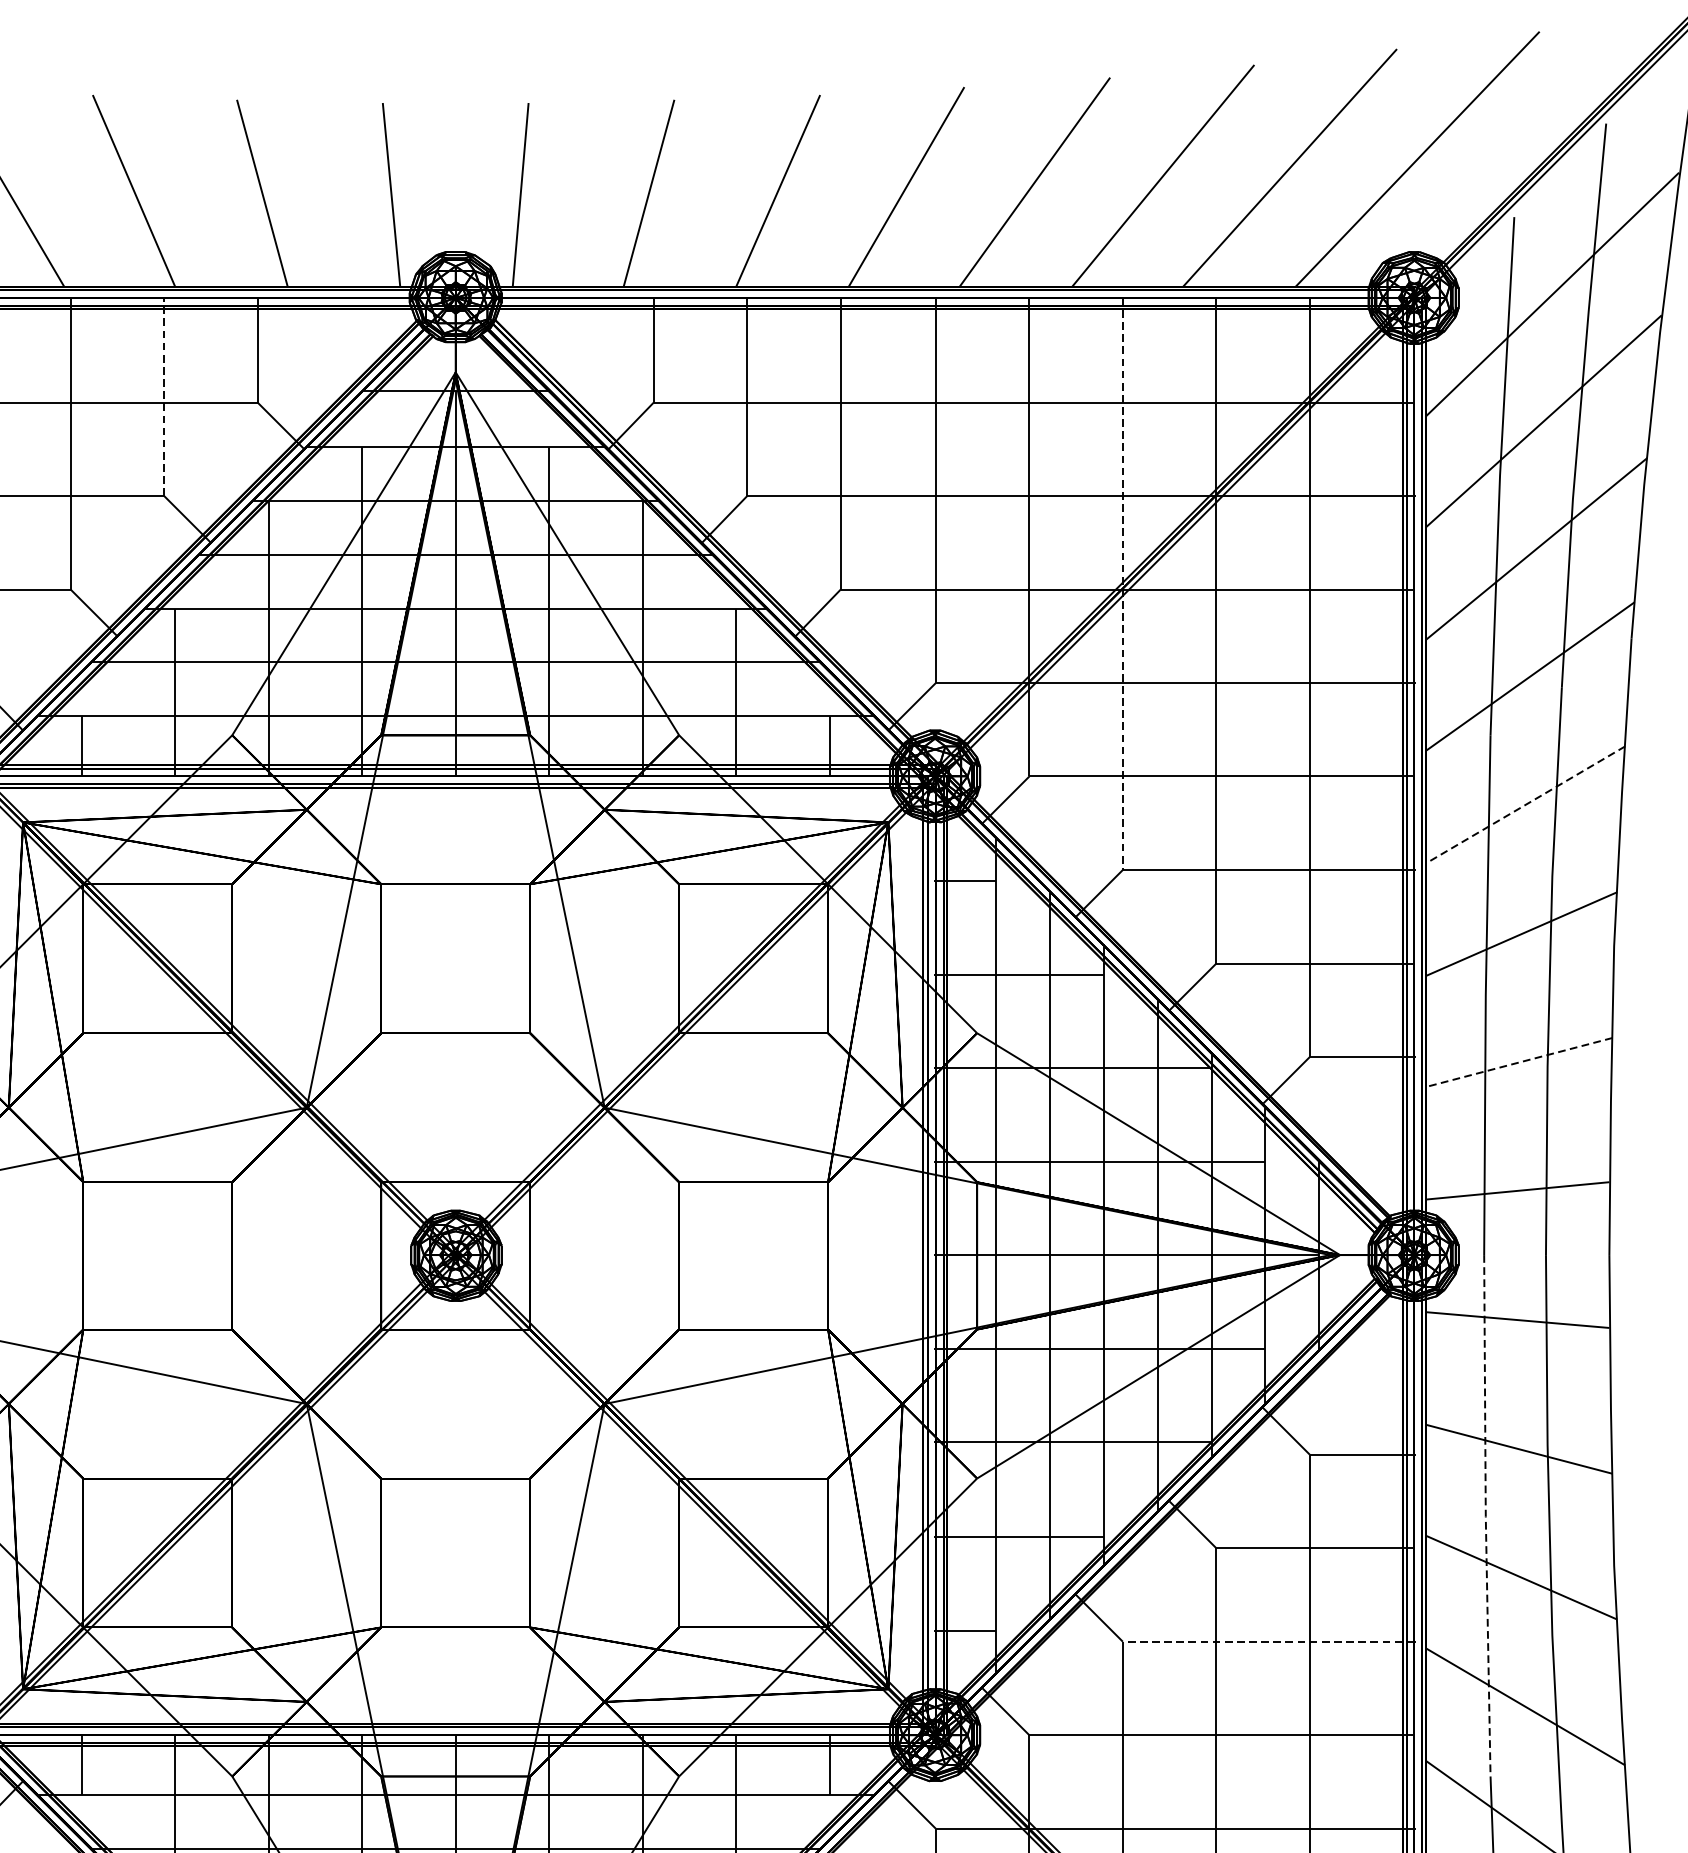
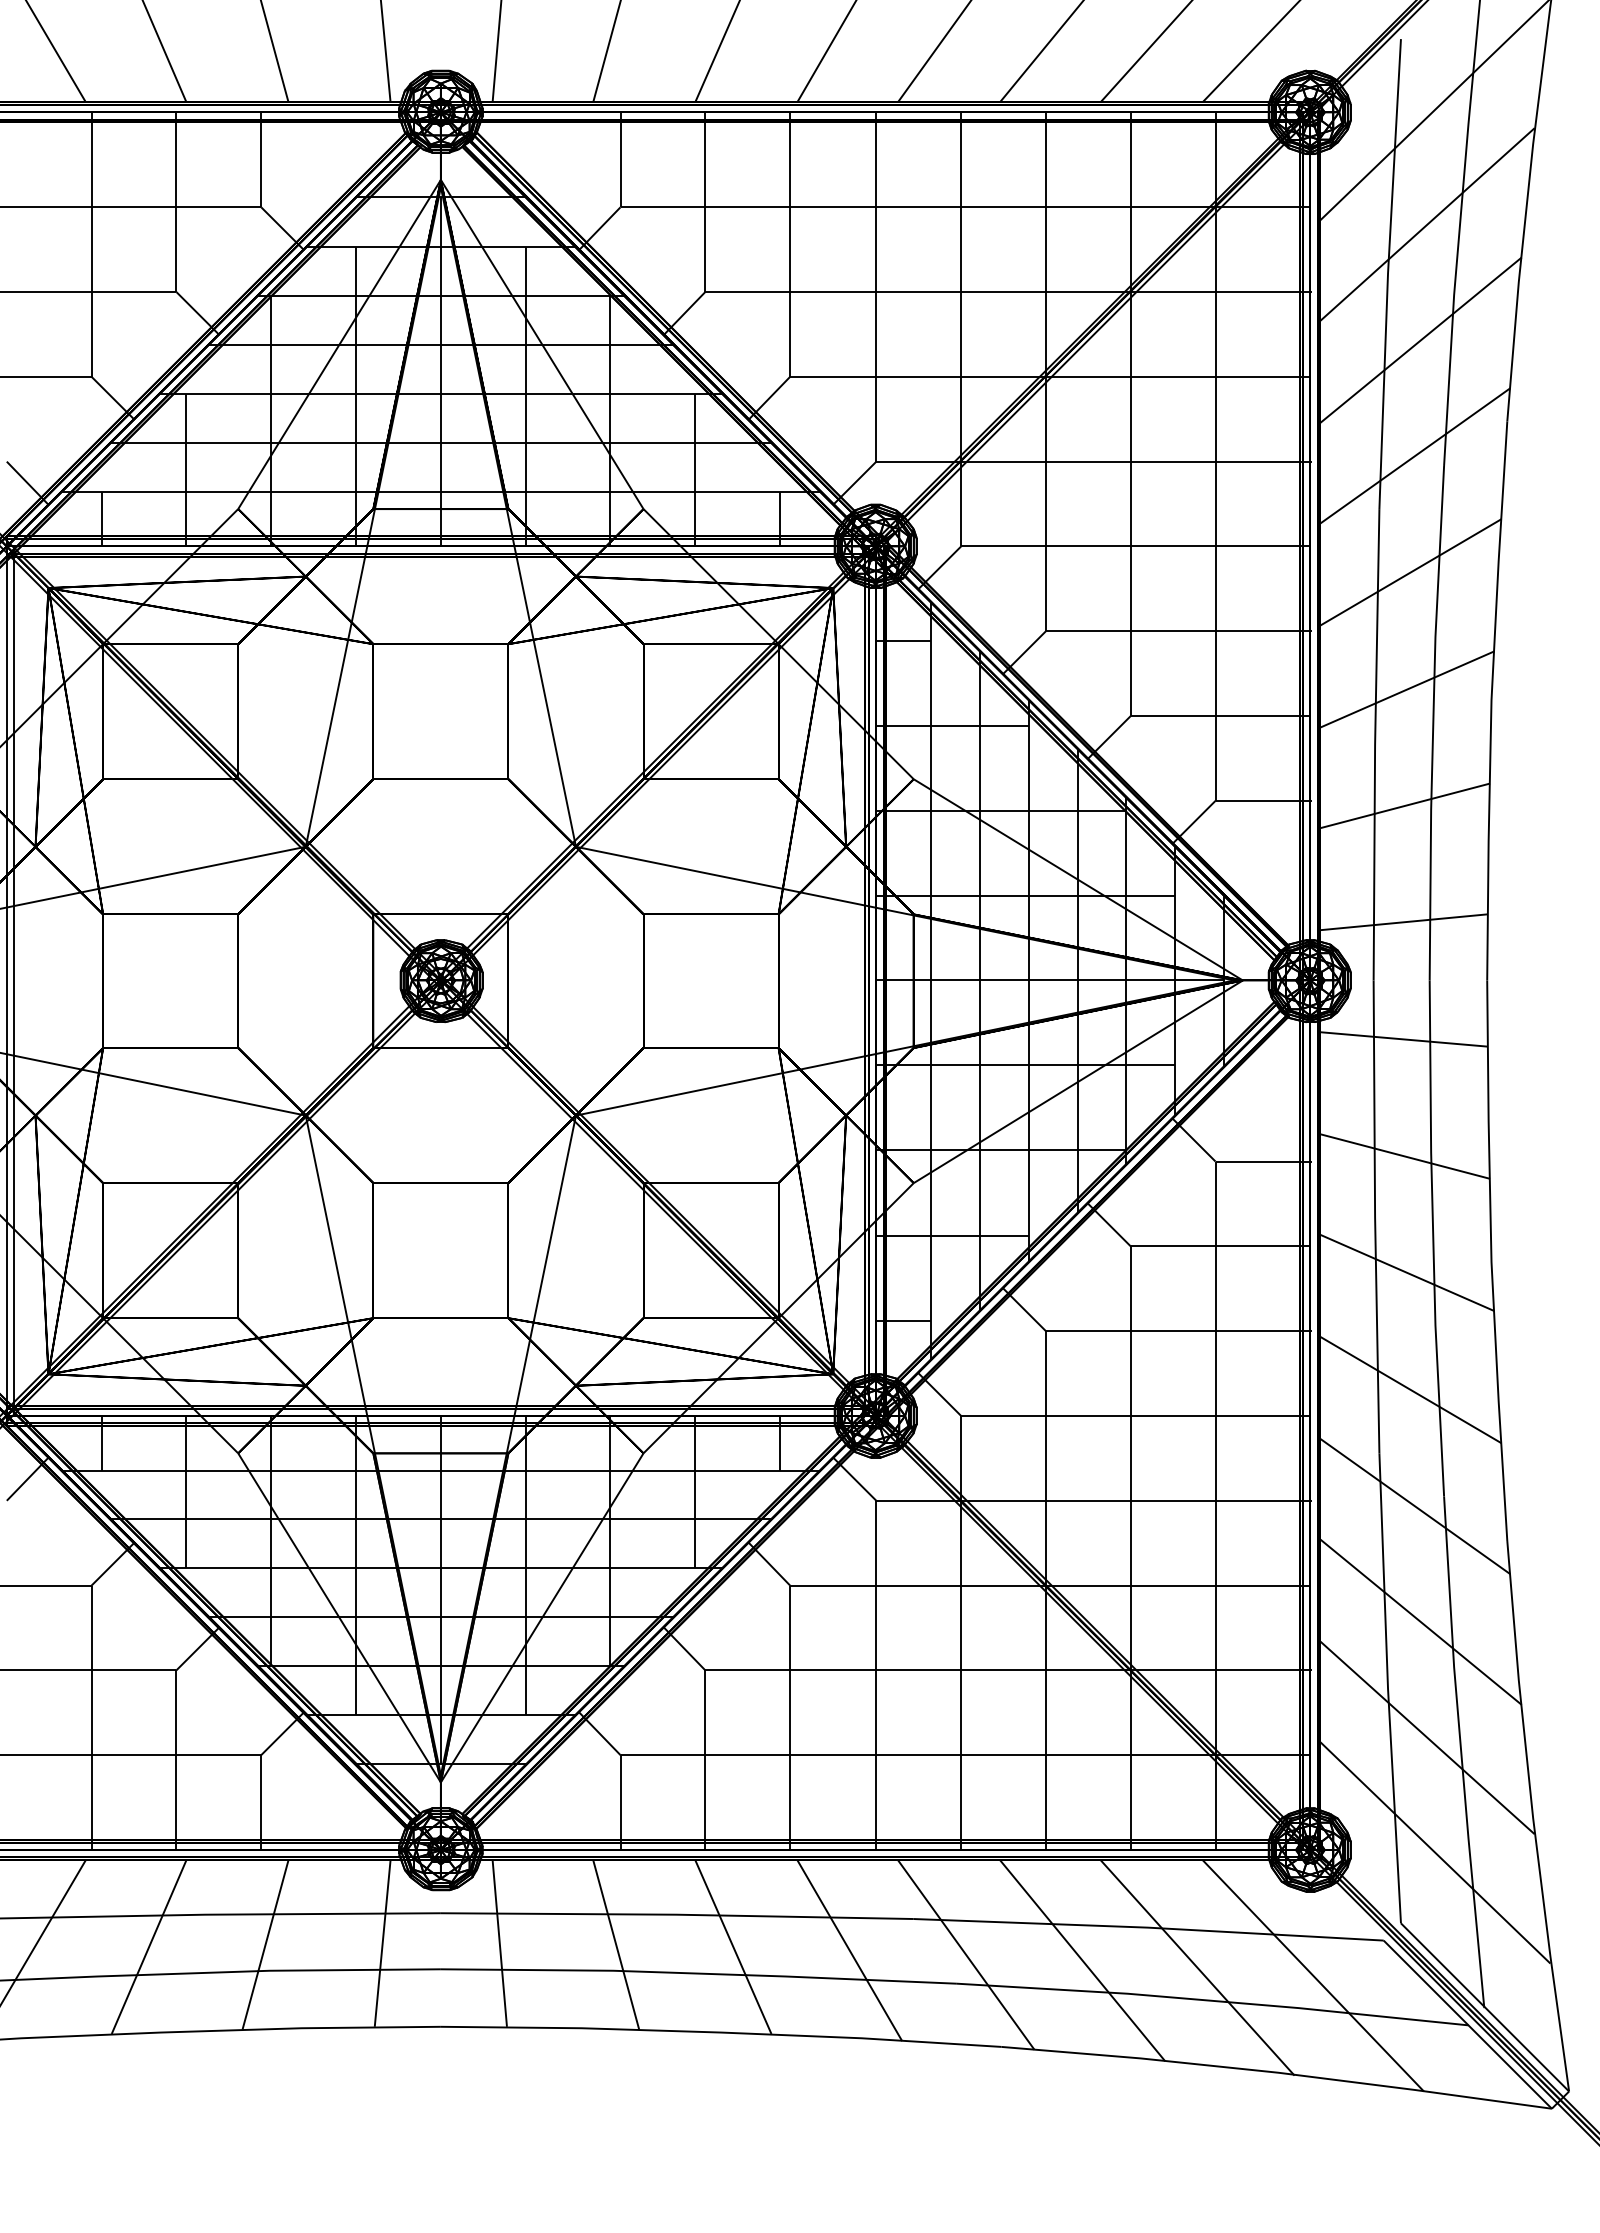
line: (164, 397) -> (176, 202), dashed -> solid
line: (1122, 584) -> (1045, 372), dashed -> solid
line: (1524, 805) -> (1410, 572), dashed -> solid
line: (1519, 1062) -> (1405, 805), dashed -> solid
line: (1486, 1516) -> (1375, 1217), dashed -> solid
line: (1267, 1642) -> (1177, 1331), dashed -> solid

